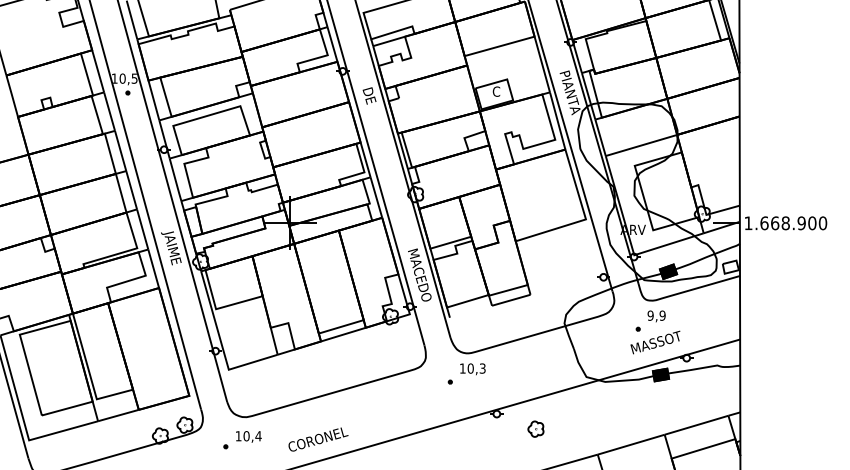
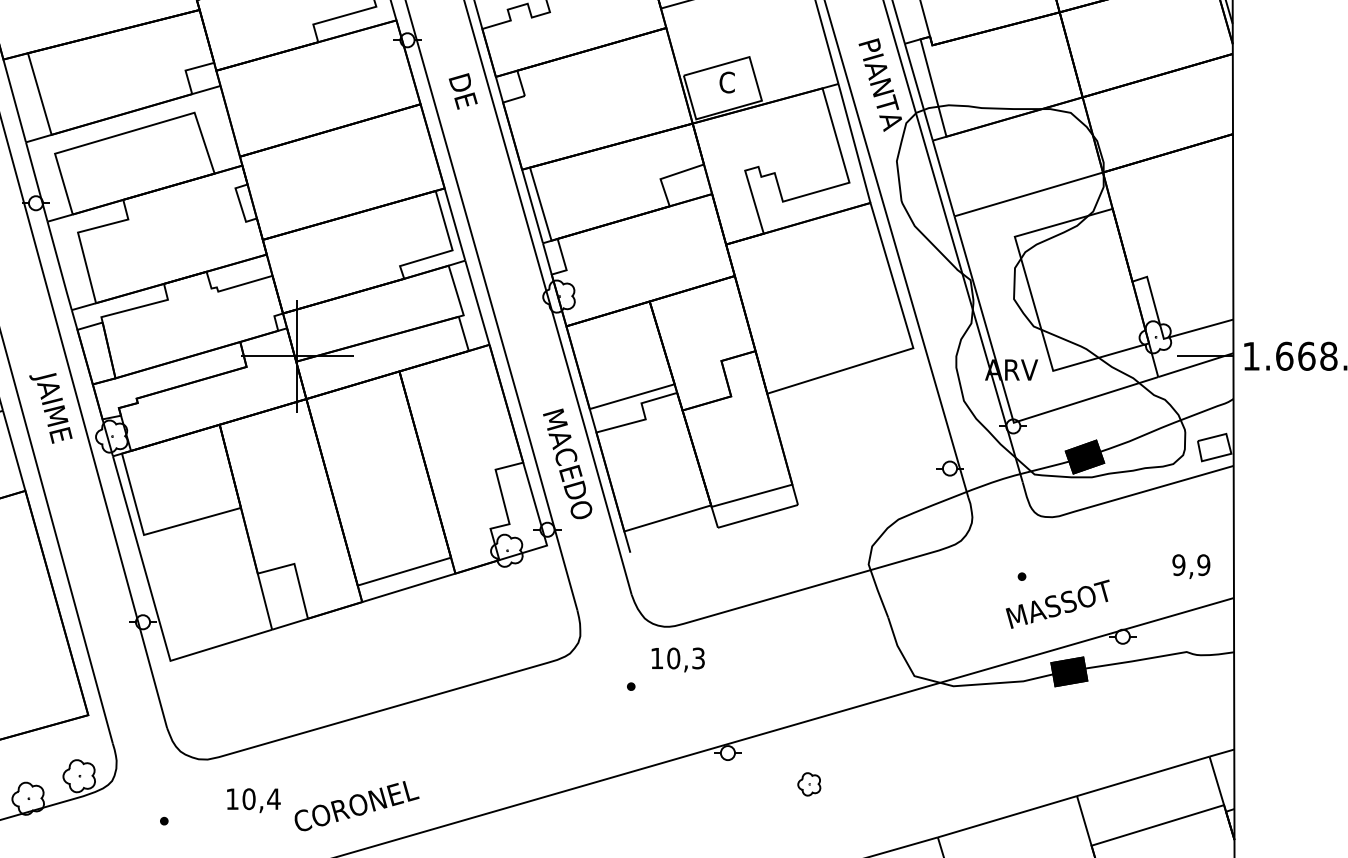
text: (656, 316) -> (1191, 566), moved
part: (535, 428) -> (808, 783), size x0.7
text: (248, 436) -> (253, 799), moved

